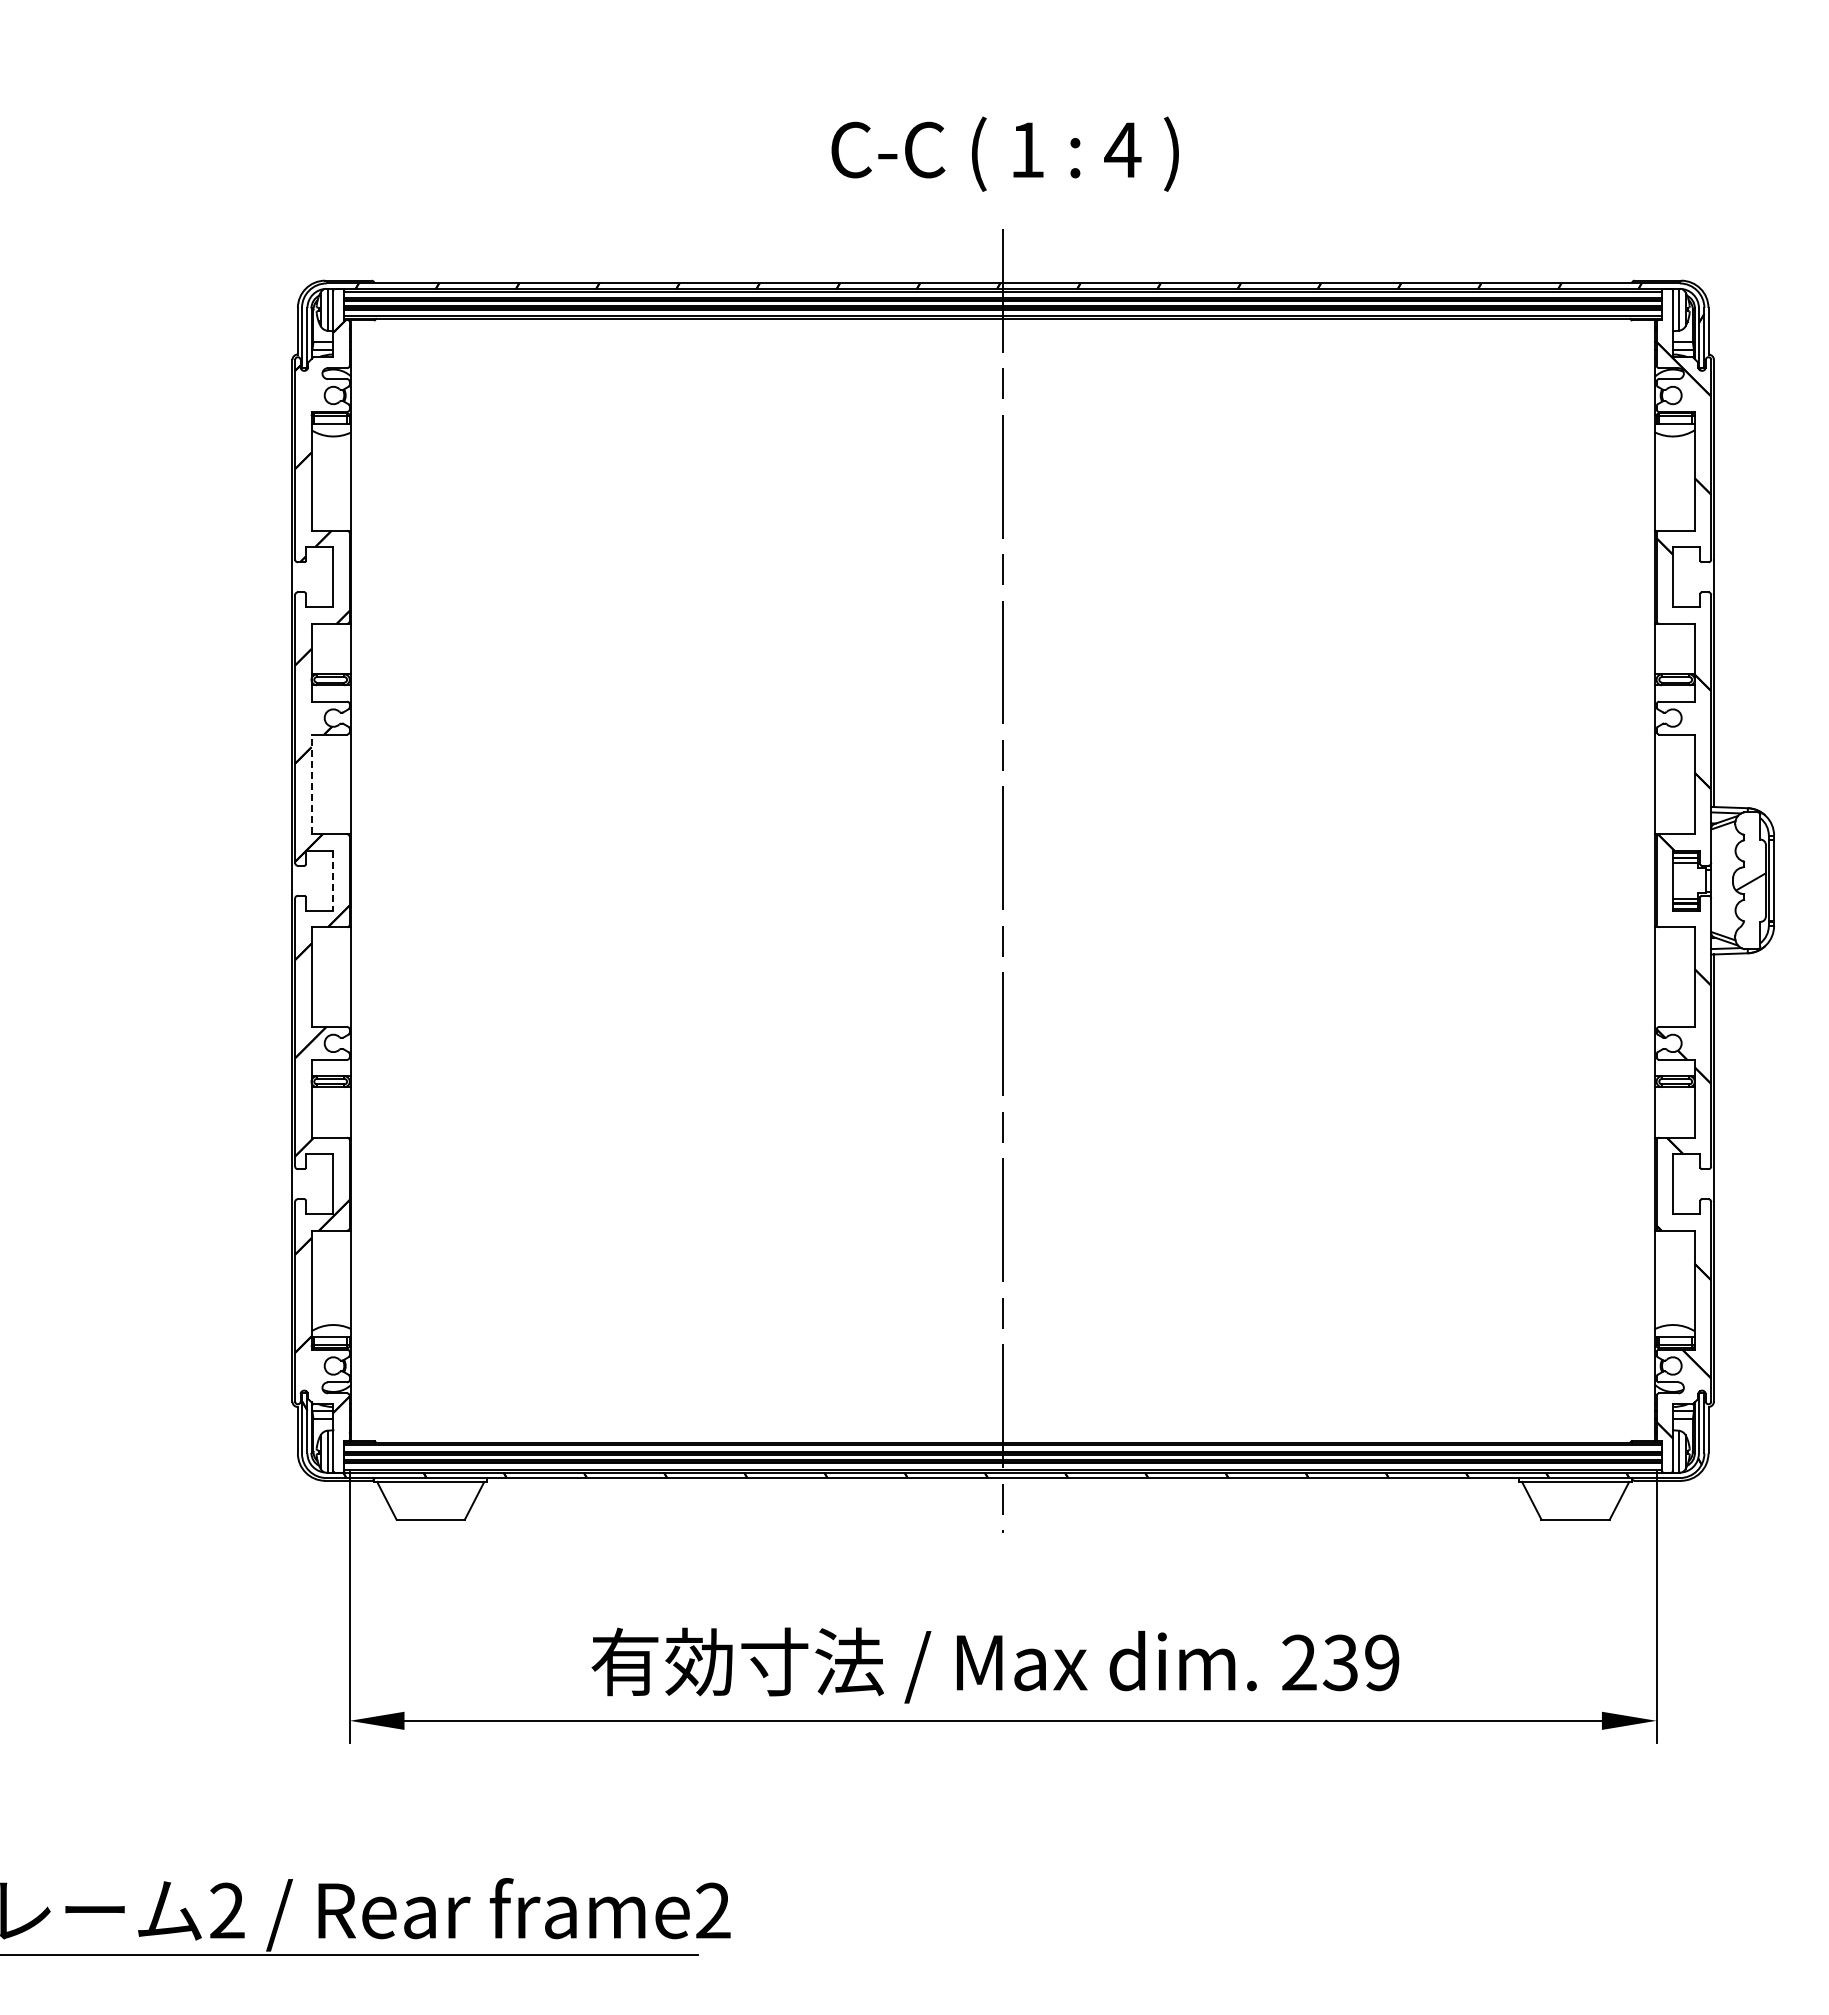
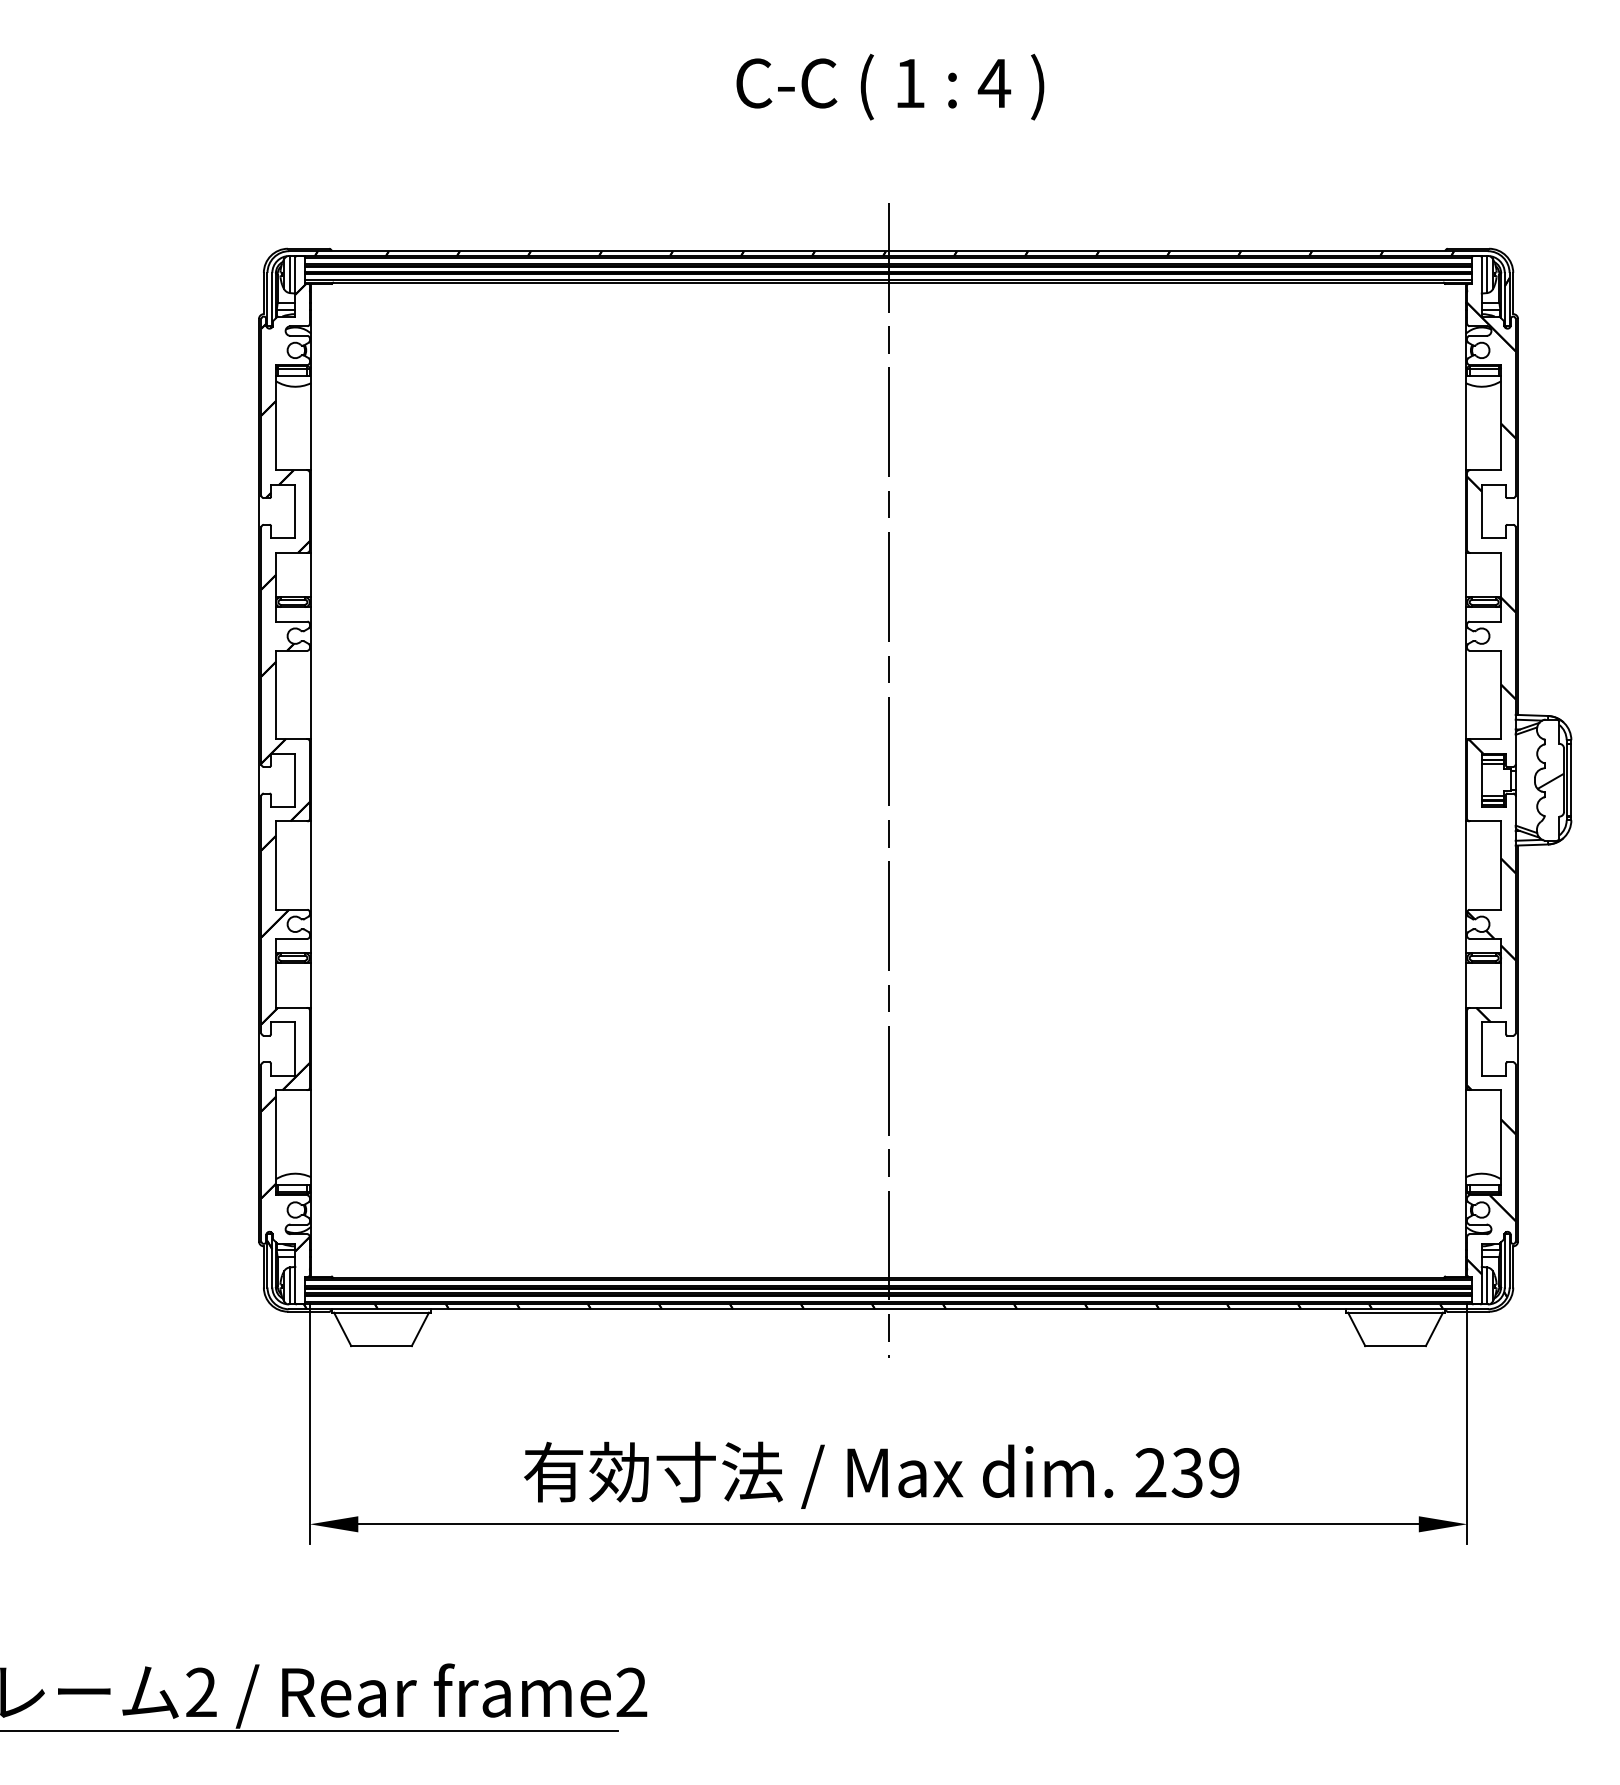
text: (1004, 153) -> (889, 86), moved
line: (311, 784) -> (275, 694), dashed -> solid
line: (333, 881) -> (295, 780), dashed -> solid

